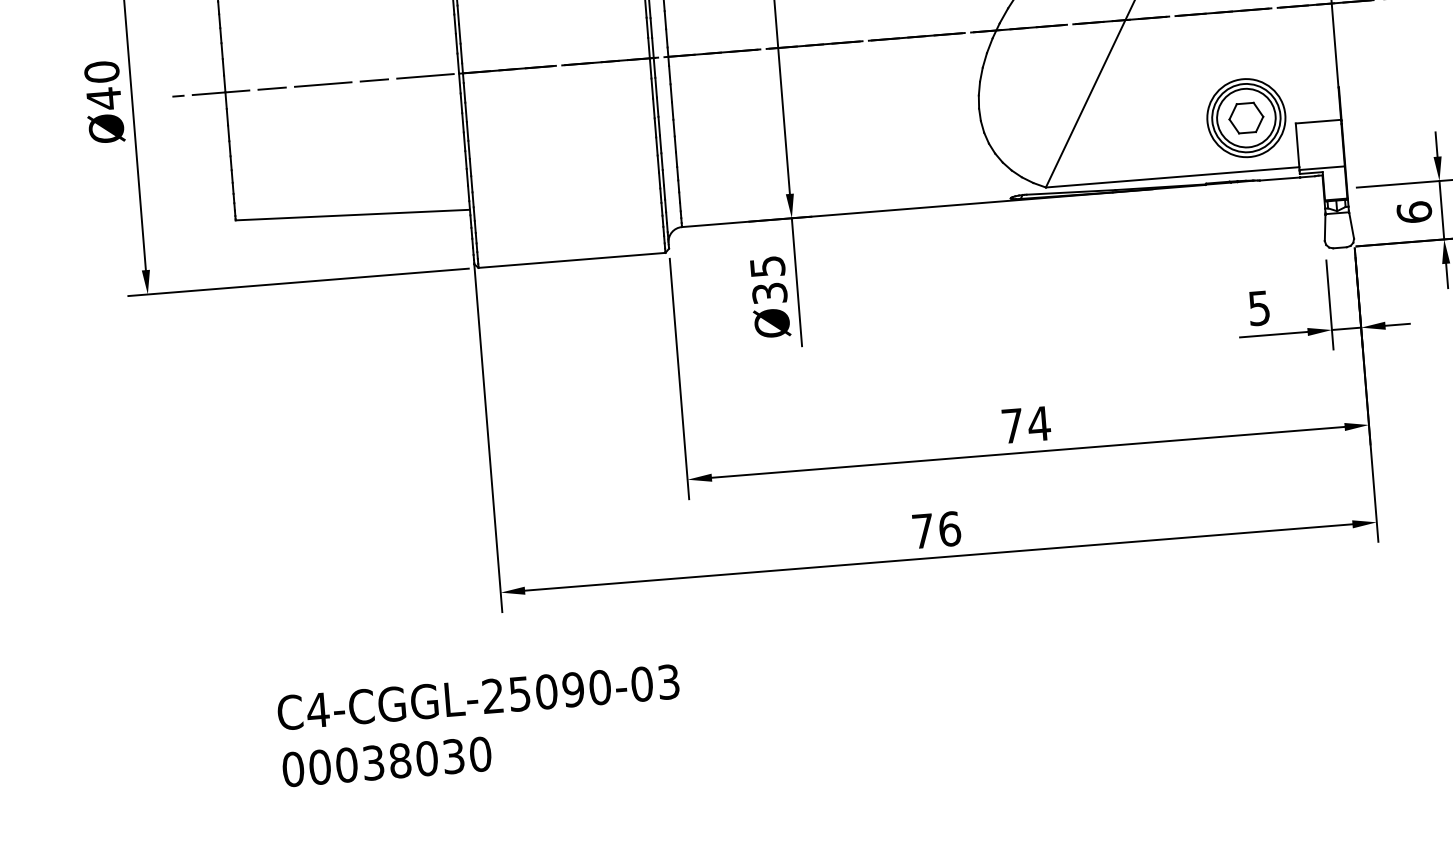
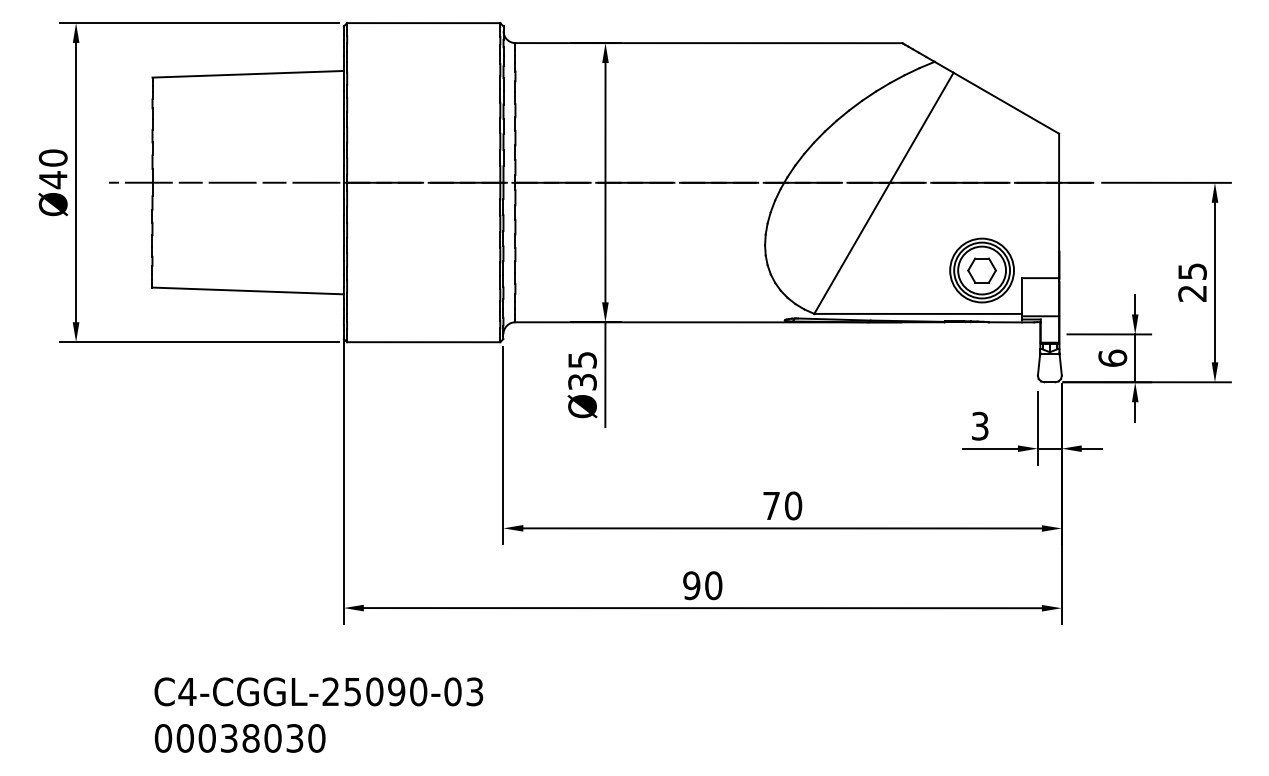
text: (1259, 307) -> (980, 425), 5 -> 3
text: (1039, 423) -> (793, 505), 74 -> 70
text: (936, 529) -> (702, 585), 76 -> 90

